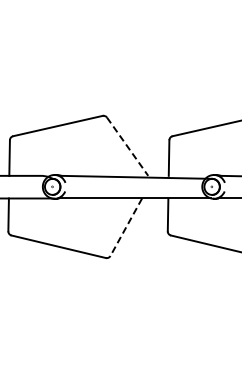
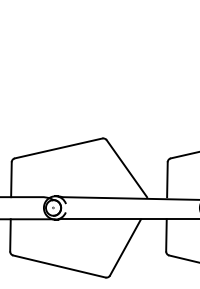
line: (127, 146) -> (126, 168), dashed -> solid
line: (126, 227) -> (125, 247), dashed -> solid

